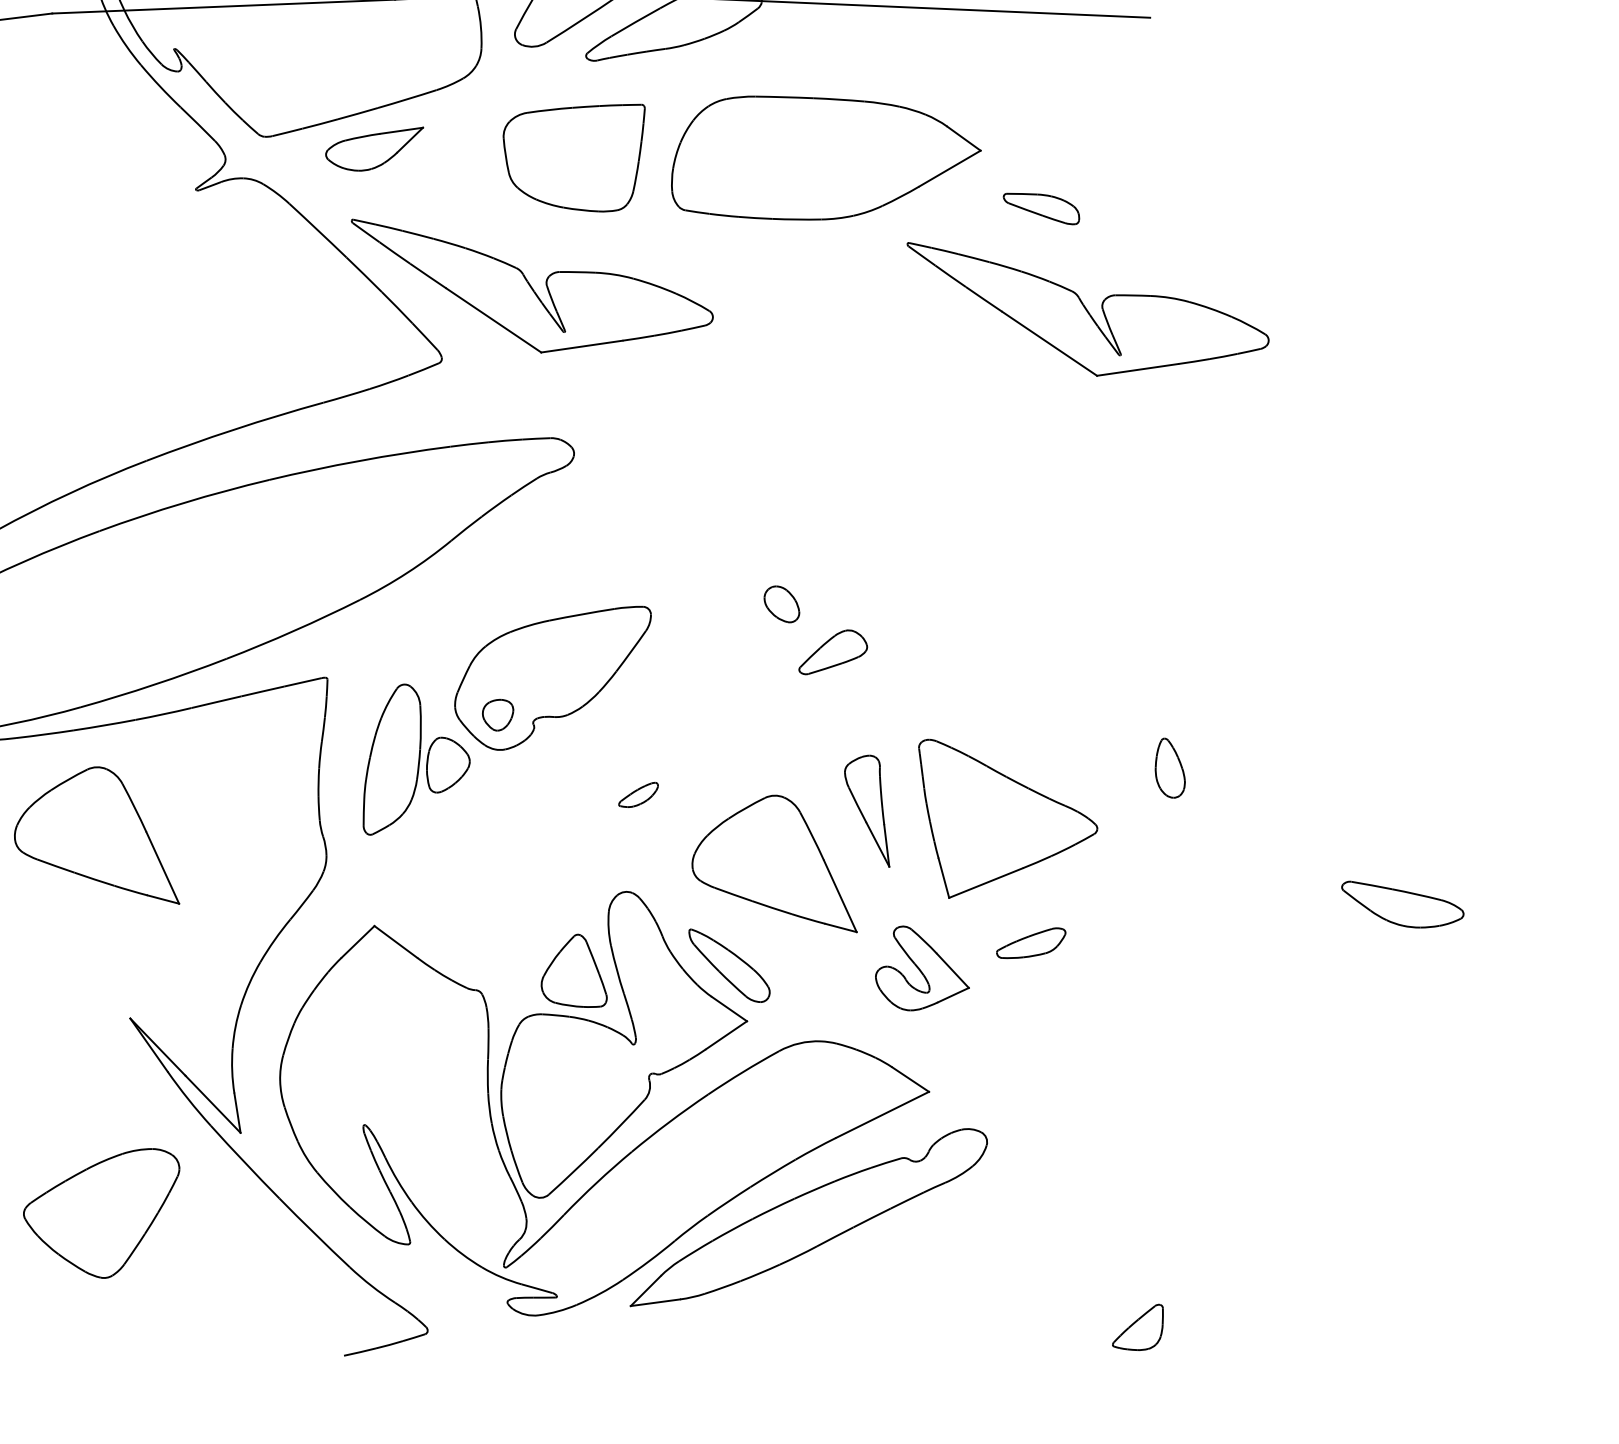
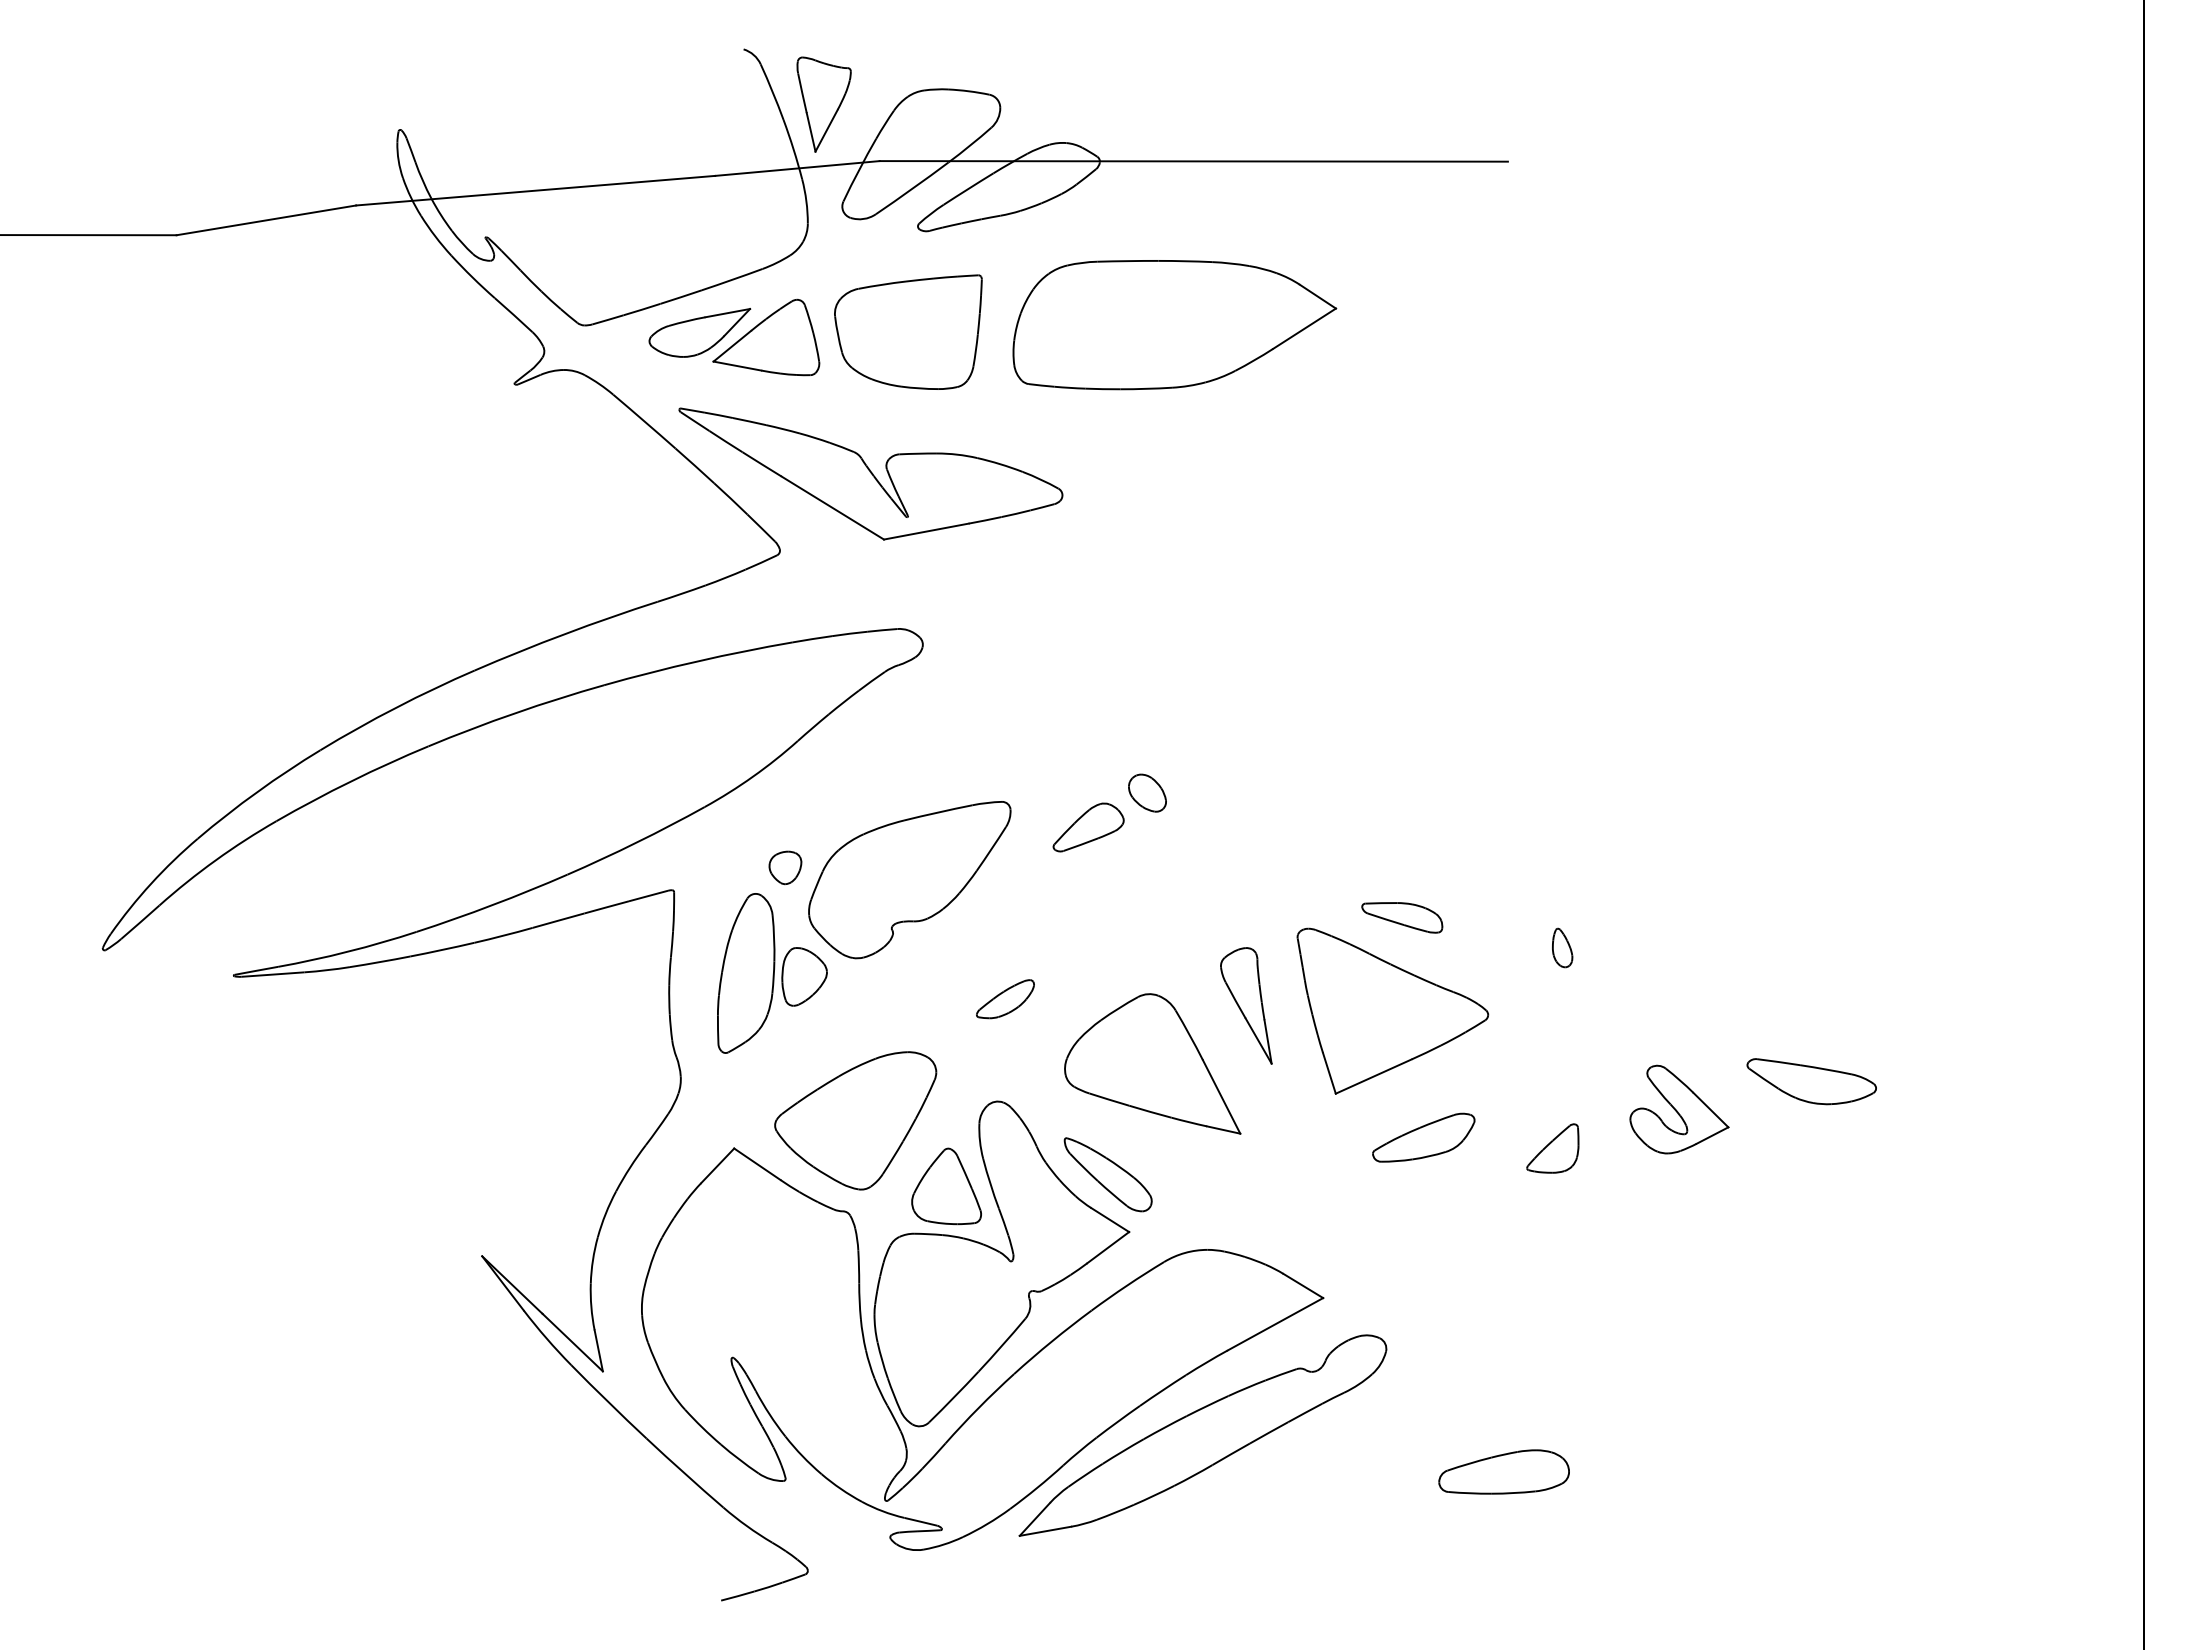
part: (437, 155) -> (766, 337), added
part: (1041, 208) -> (1402, 917), moved
part: (1086, 312) -> (1454, 473), removed
part: (833, 652) -> (1088, 827), moved
part: (498, 714) -> (785, 867), moved
part: (1170, 767) -> (1562, 947), size x0.62
part: (638, 795) -> (1005, 999), size x1.43
part: (98, 833) -> (440, 1063), removed
part: (1030, 943) -> (1423, 1137), size x1.43
part: (923, 969) -> (1679, 1109), moved
part: (100, 1211) -> (855, 1120), moved
part: (1093, 1264) -> (1503, 1471), added
part: (1137, 1326) -> (1552, 1148), moved

